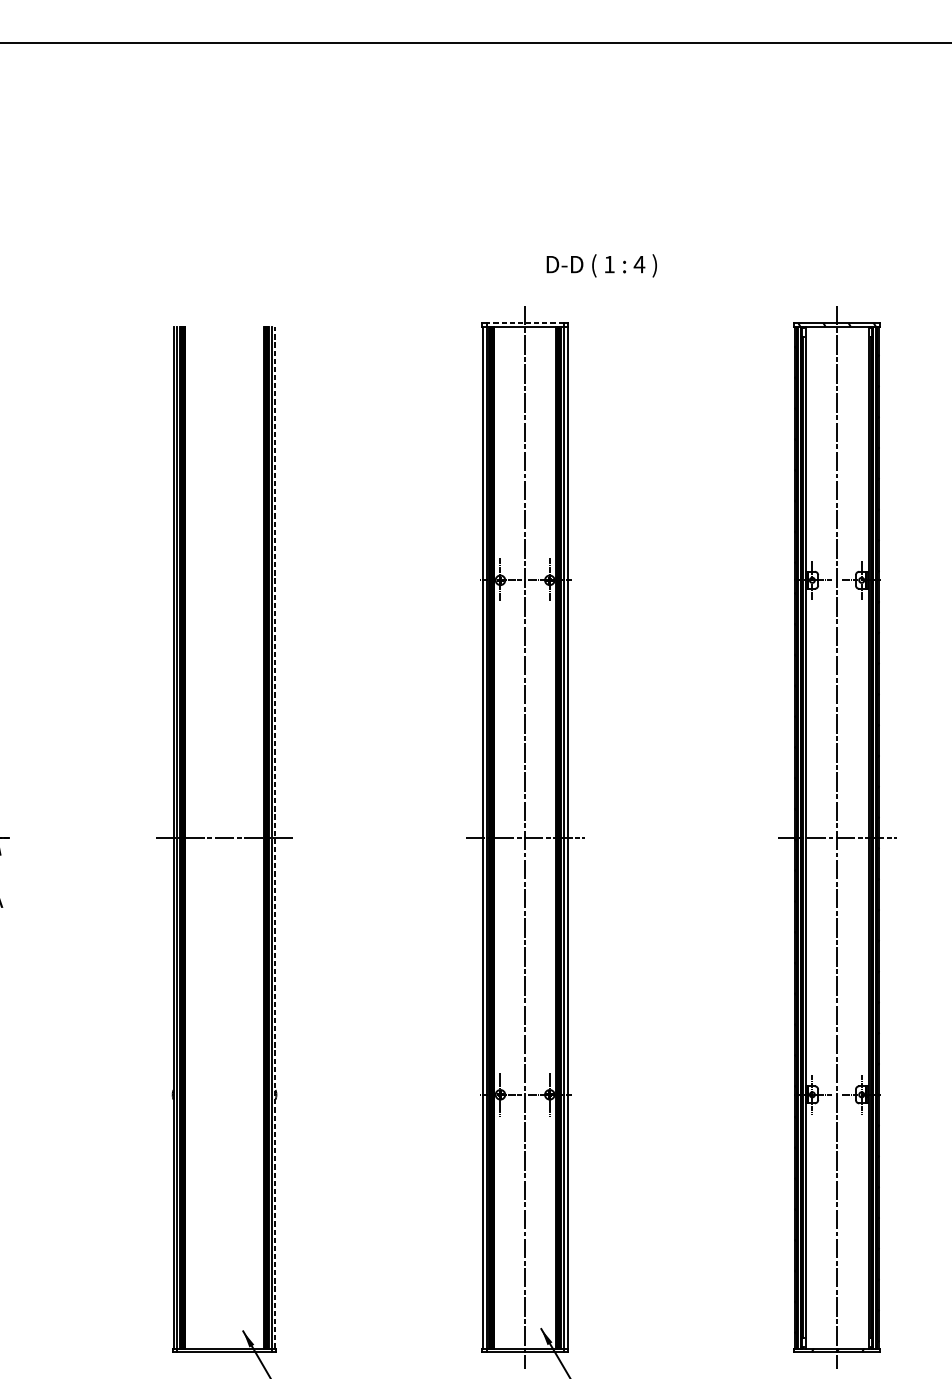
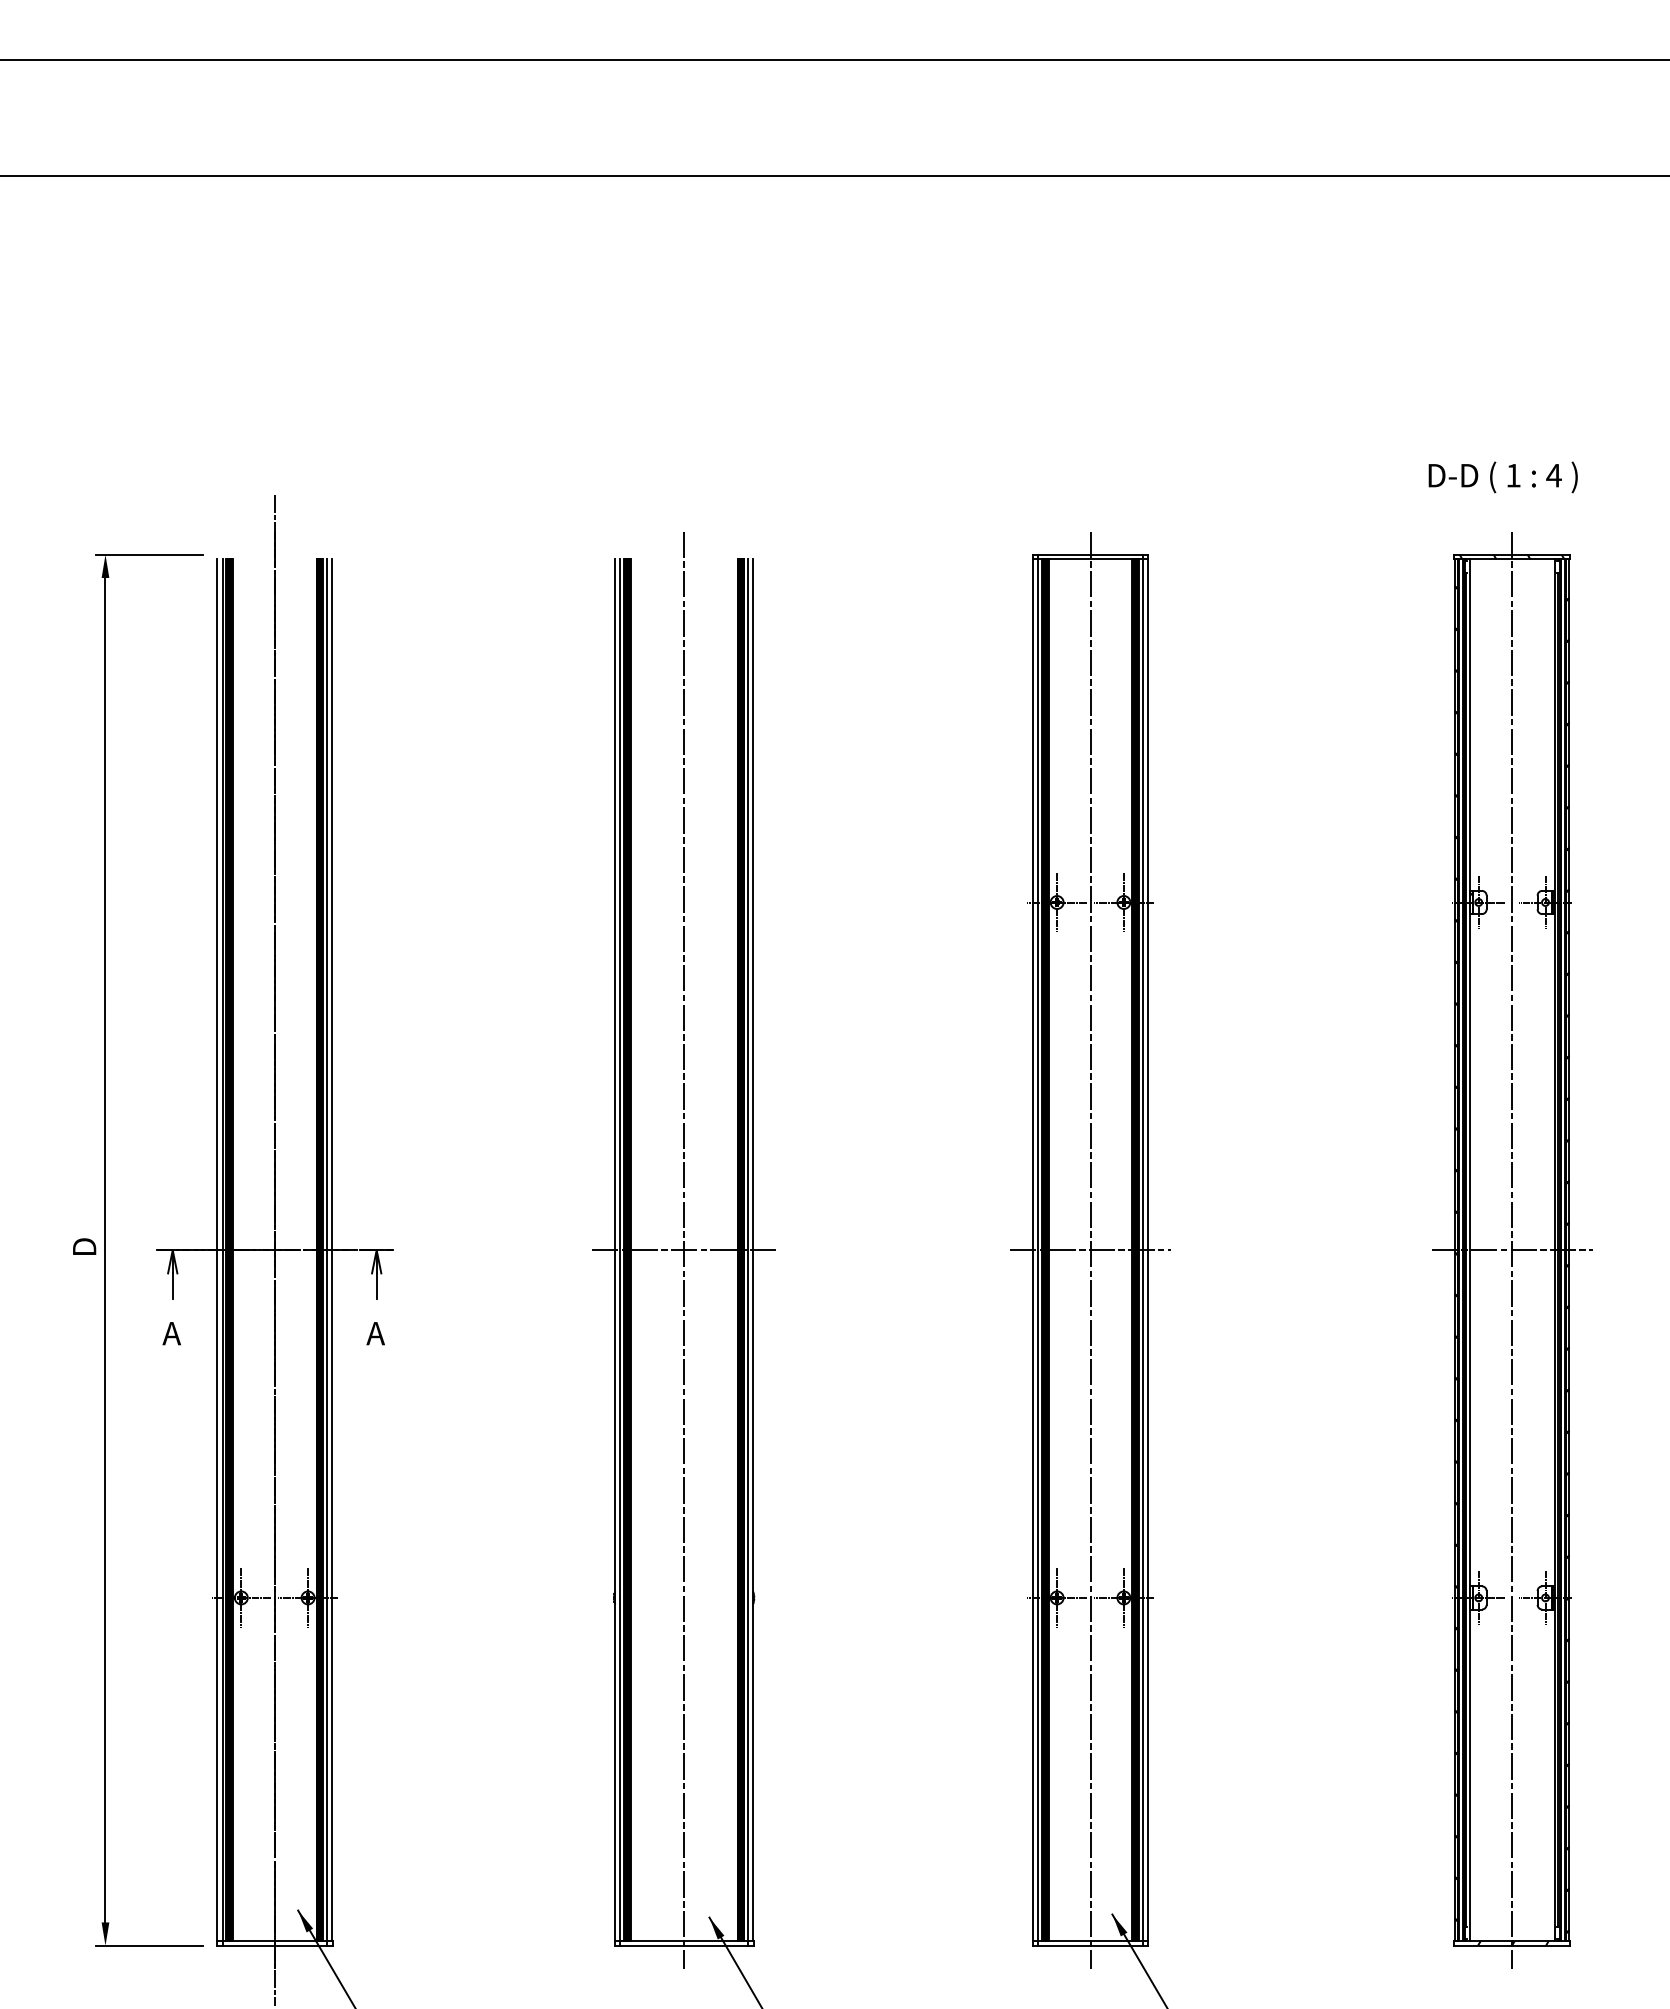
text: (601, 265) -> (1502, 477), moved
line: (525, 322) -> (1090, 554), dashed -> solid
line: (224, 837) -> (684, 1249), added
line: (275, 837) -> (753, 1250), dashed -> solid

